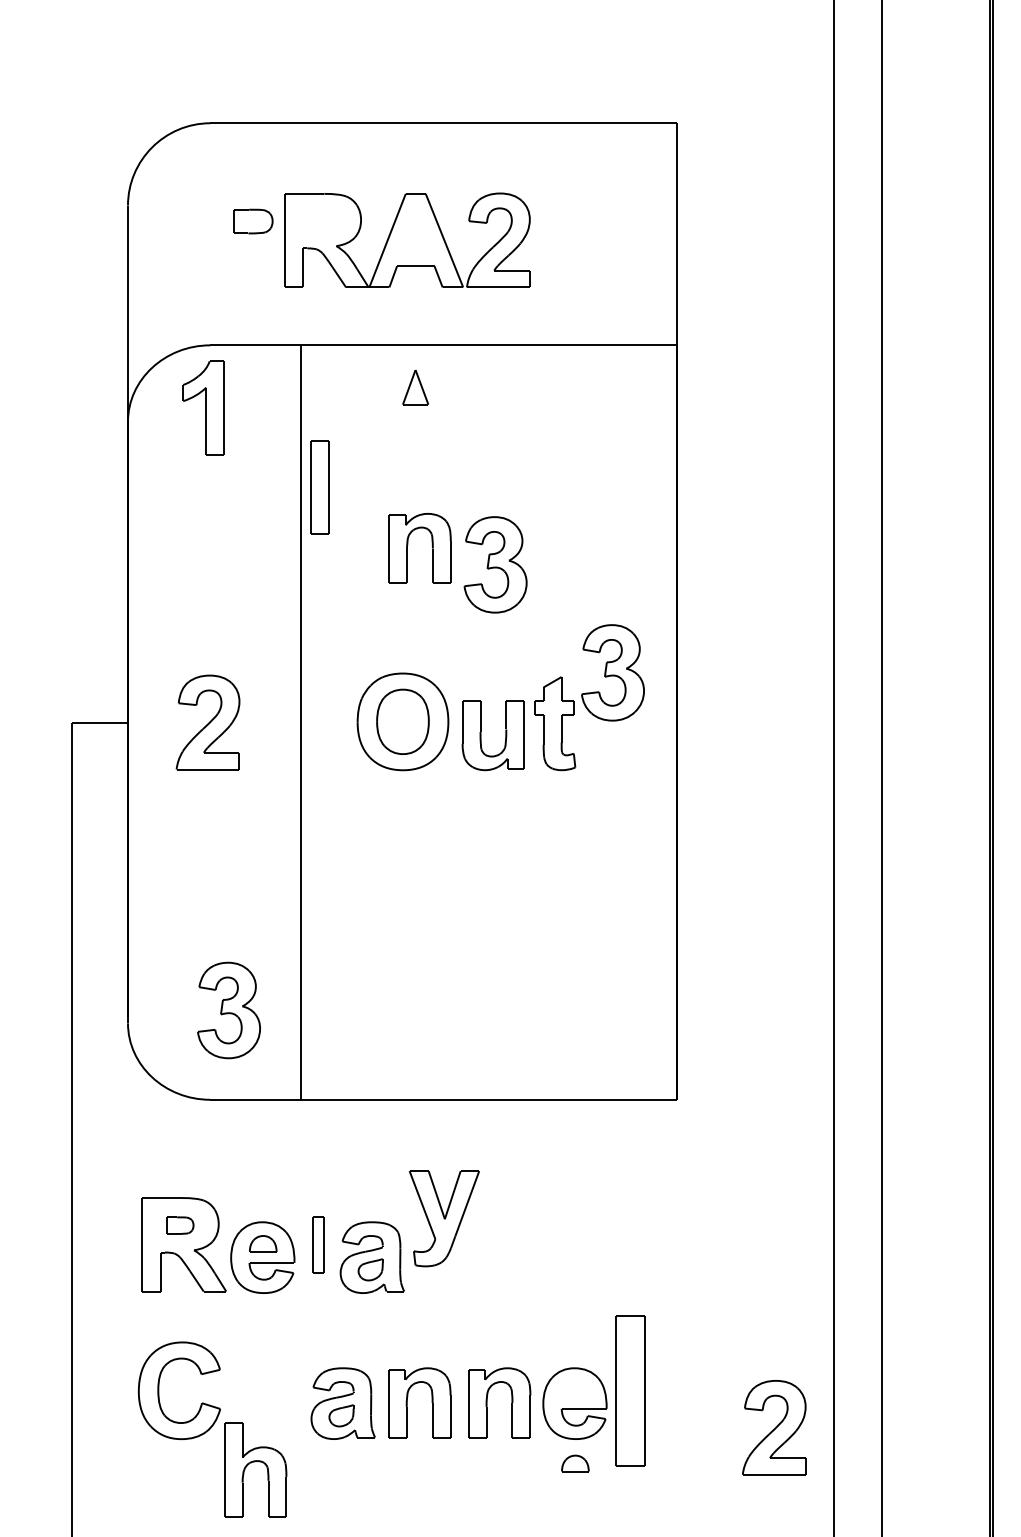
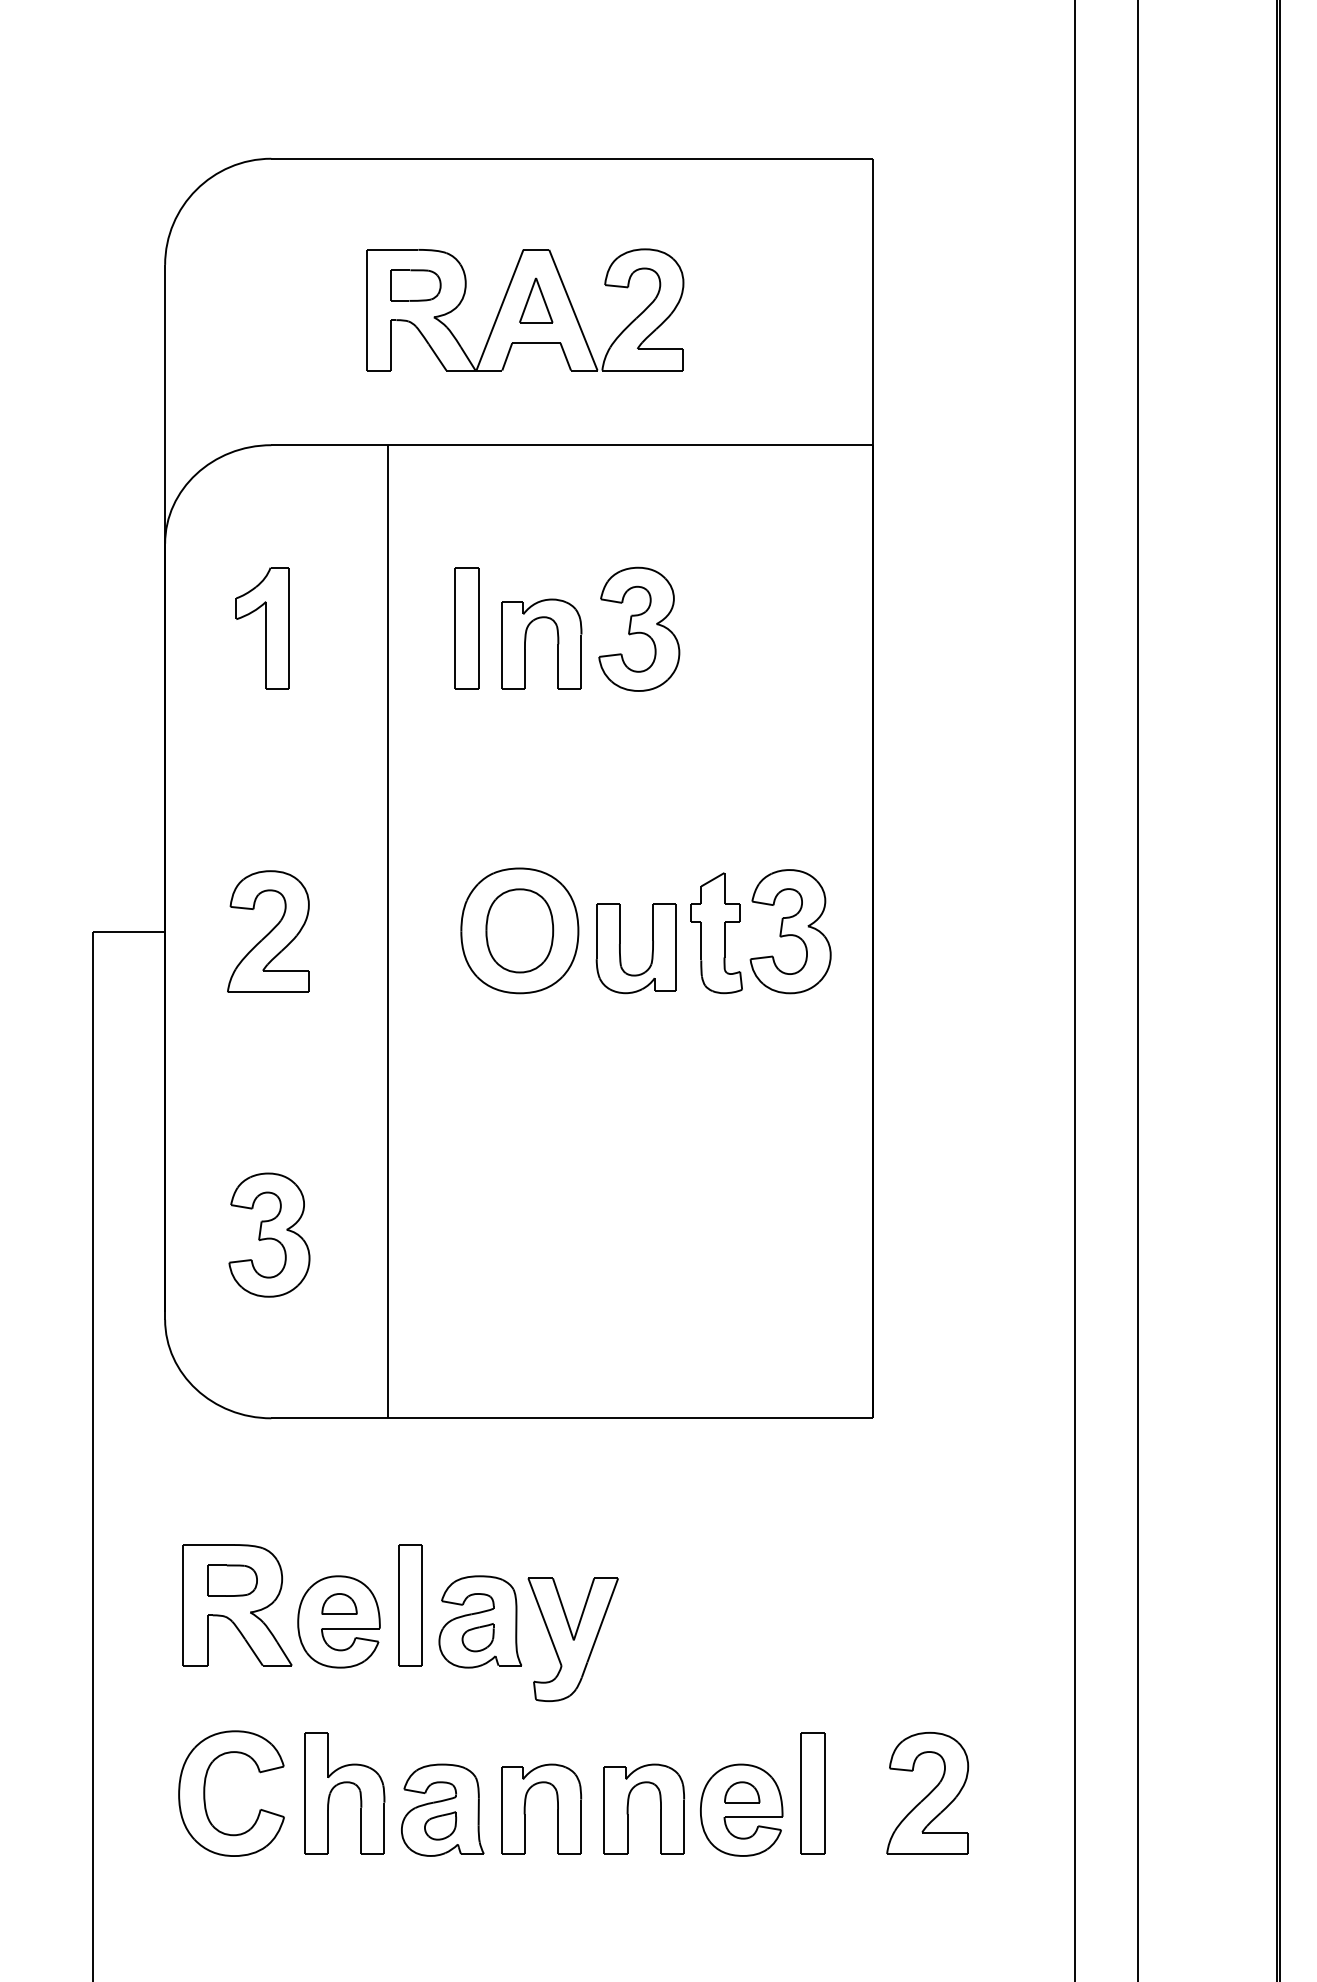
part: (253, 221) -> (415, 285), moved
part: (415, 387) -> (536, 300), moved
part: (203, 408) -> (262, 628), moved
part: (319, 487) -> (466, 628), moved
part: (408, 545) -> (526, 640), moved
part: (495, 564) -> (639, 628), moved
part: (612, 672) -> (790, 931), moved
part: (229, 1010) -> (269, 1234), moved
part: (443, 1218) -> (572, 1639), moved
part: (180, 1225) -> (232, 1580), size x1.43
part: (318, 1244) -> (410, 1605), size x1.67
part: (629, 1390) -> (812, 1793), size x0.62
part: (774, 1427) -> (927, 1792), moved
part: (252, 1462) -> (340, 1784), moved
part: (575, 1463) -> (742, 1792), moved

